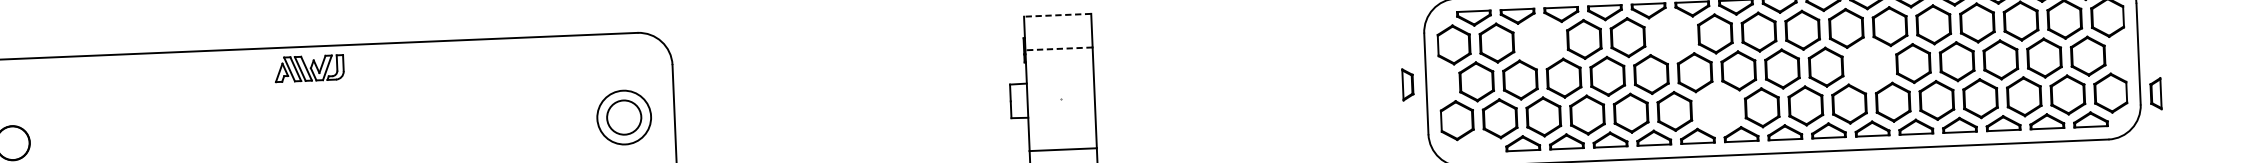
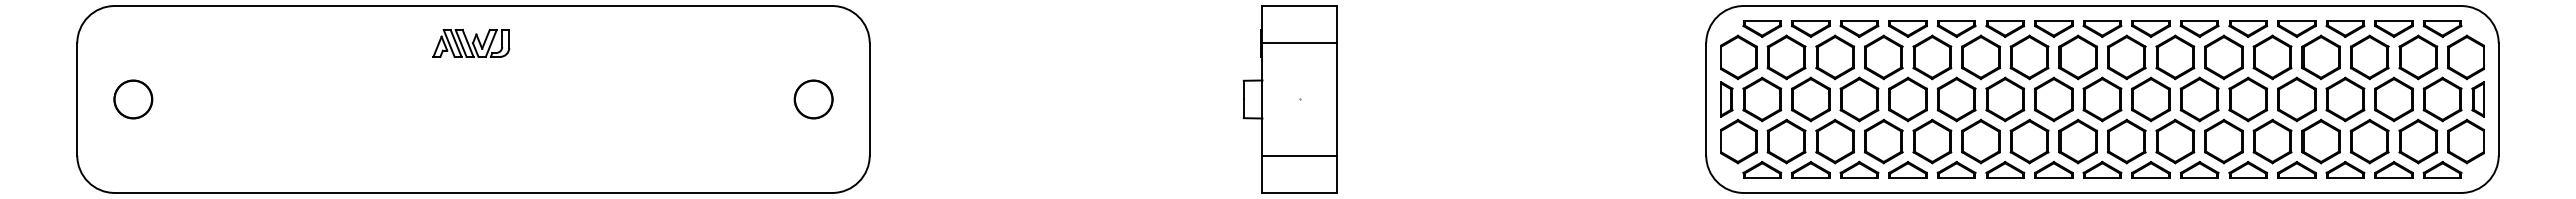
line: (1057, 15) -> (1299, 6), dashed -> solid
part: (1671, 34) -> (1980, 56), added
part: (1540, 41) -> (1834, 57), added
line: (1058, 48) -> (1299, 43), dashed -> solid
part: (1869, 65) -> (2199, 99), added
part: (309, 68) -> (471, 43), moved
part: (1407, 84) -> (1726, 99), moved
part: (2155, 93) -> (2477, 99), moved
part: (1718, 109) -> (2029, 141), added
circle: (624, 117) -> (813, 99), size x0.62
part: (1479, 144) -> (1762, 169), added

